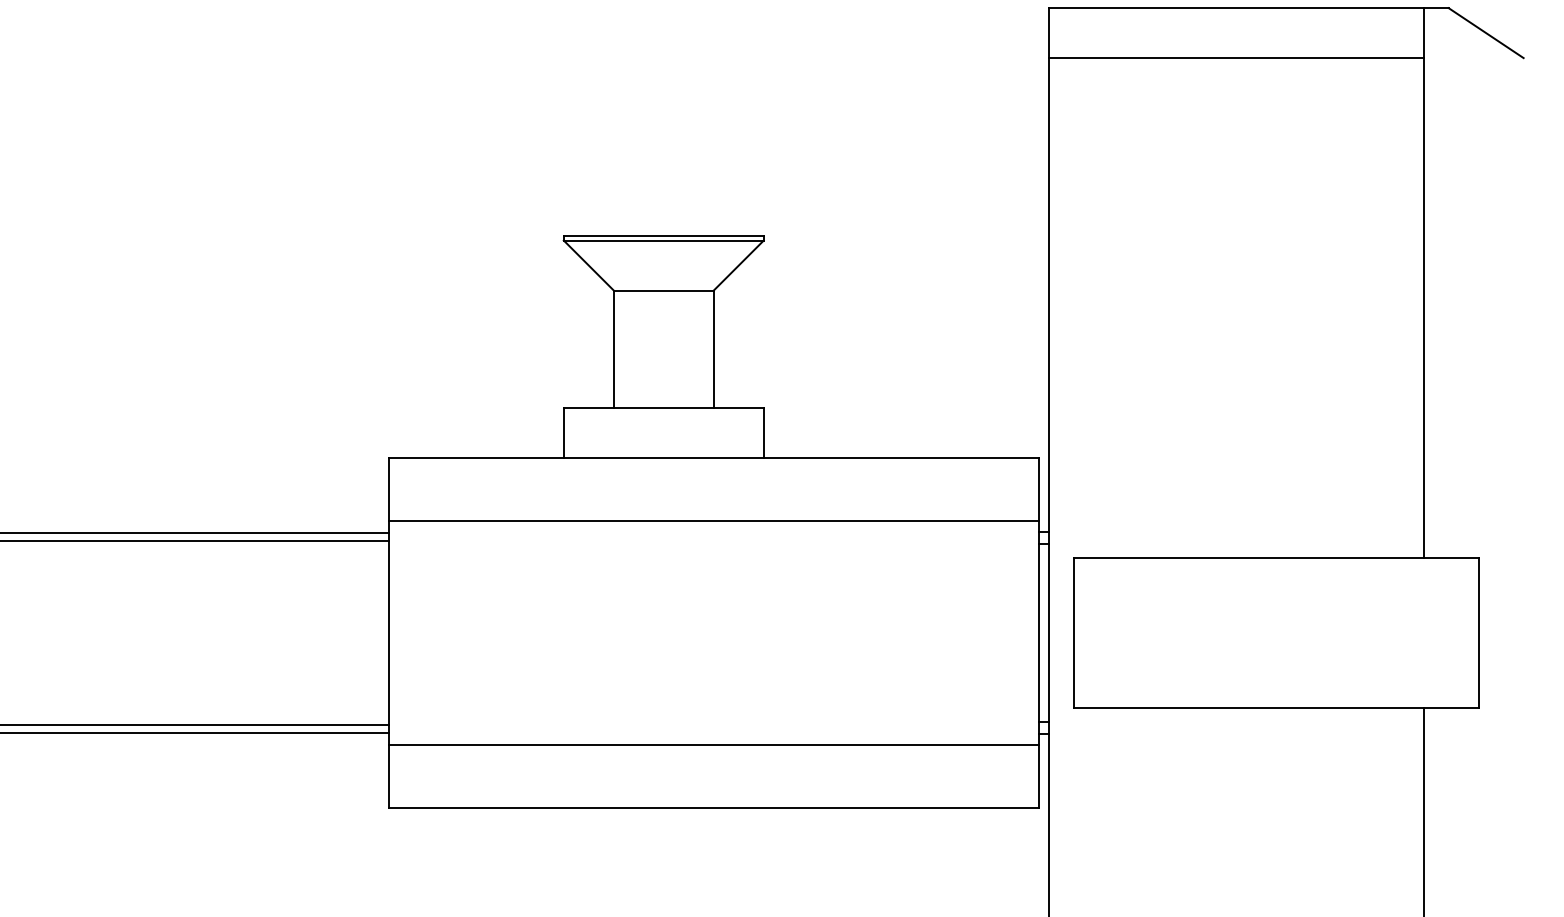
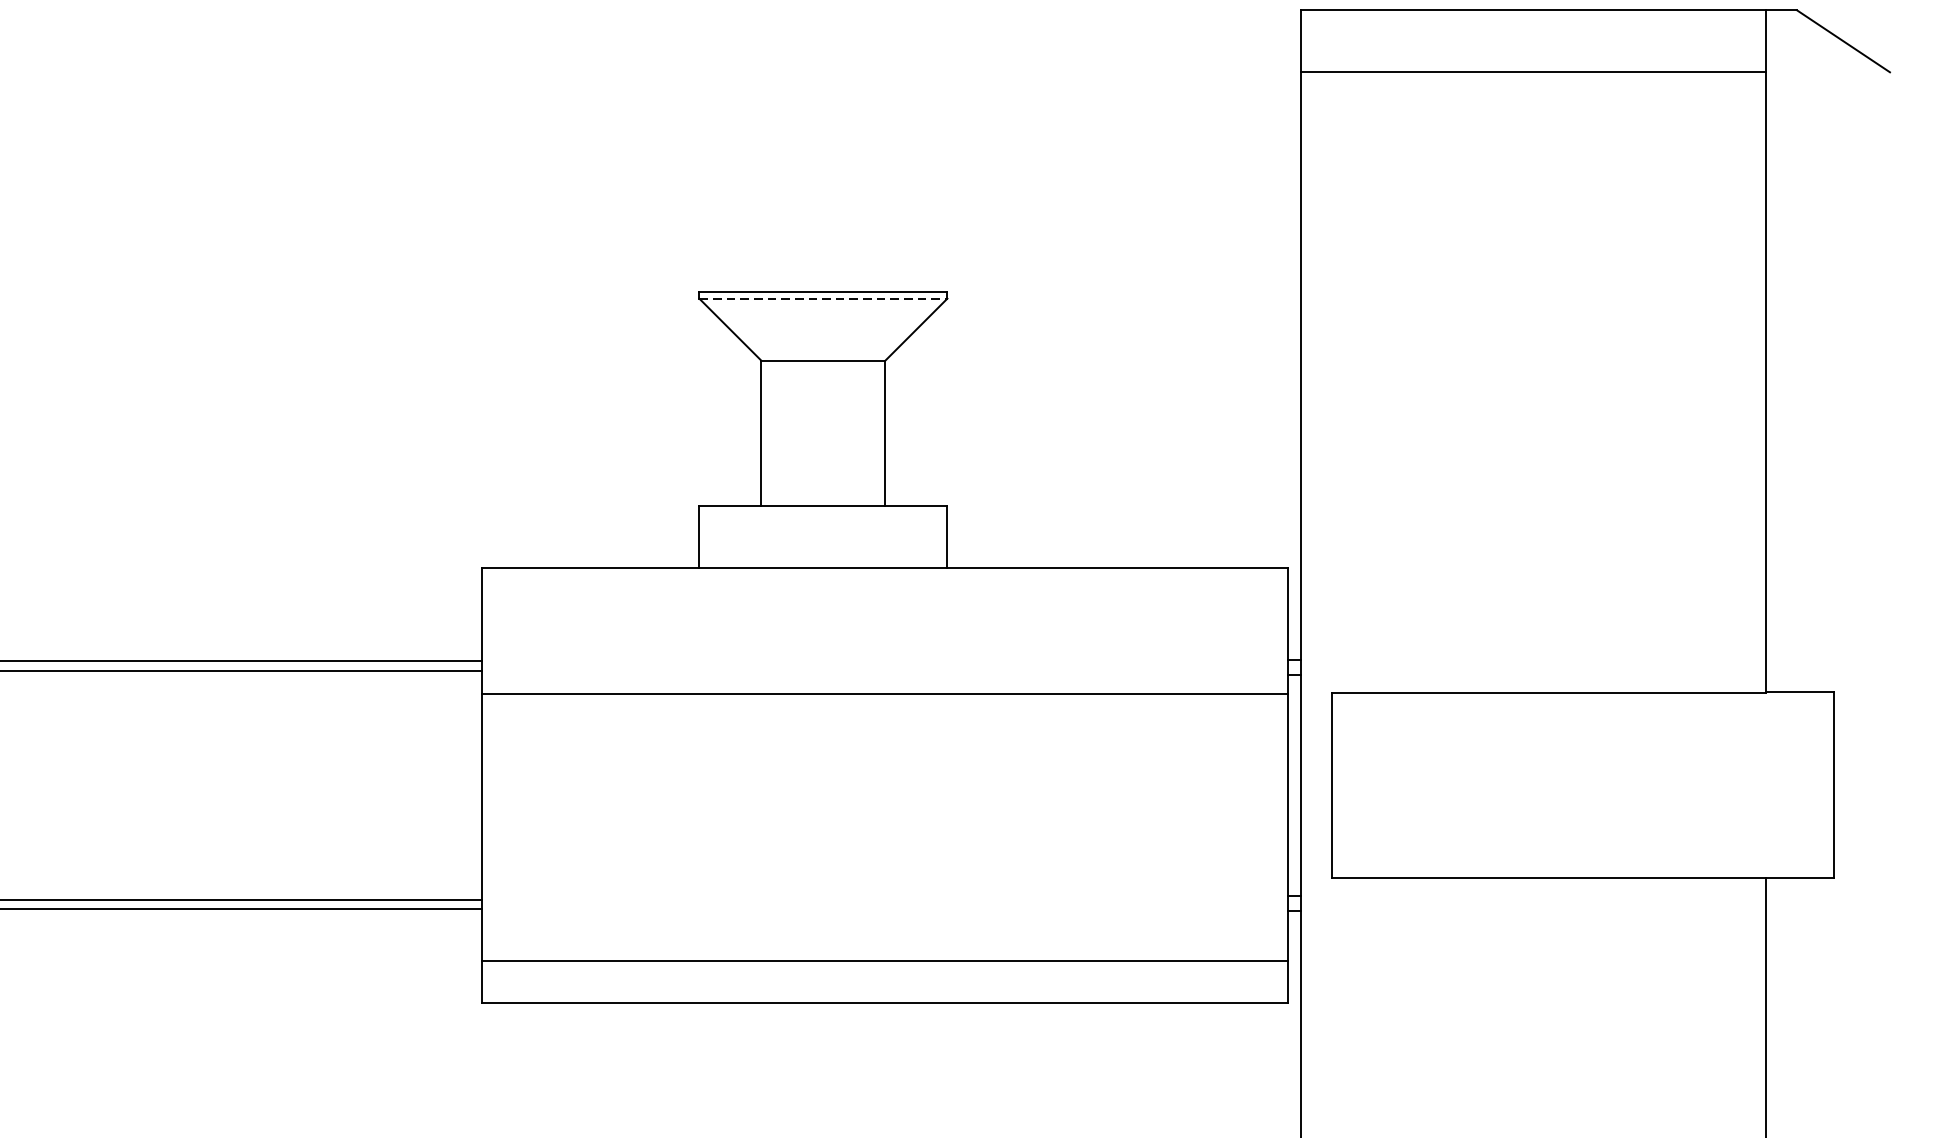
line: (663, 240) -> (823, 298), solid -> dashed
line: (713, 520) -> (885, 694), moved
line: (713, 745) -> (885, 960), moved

